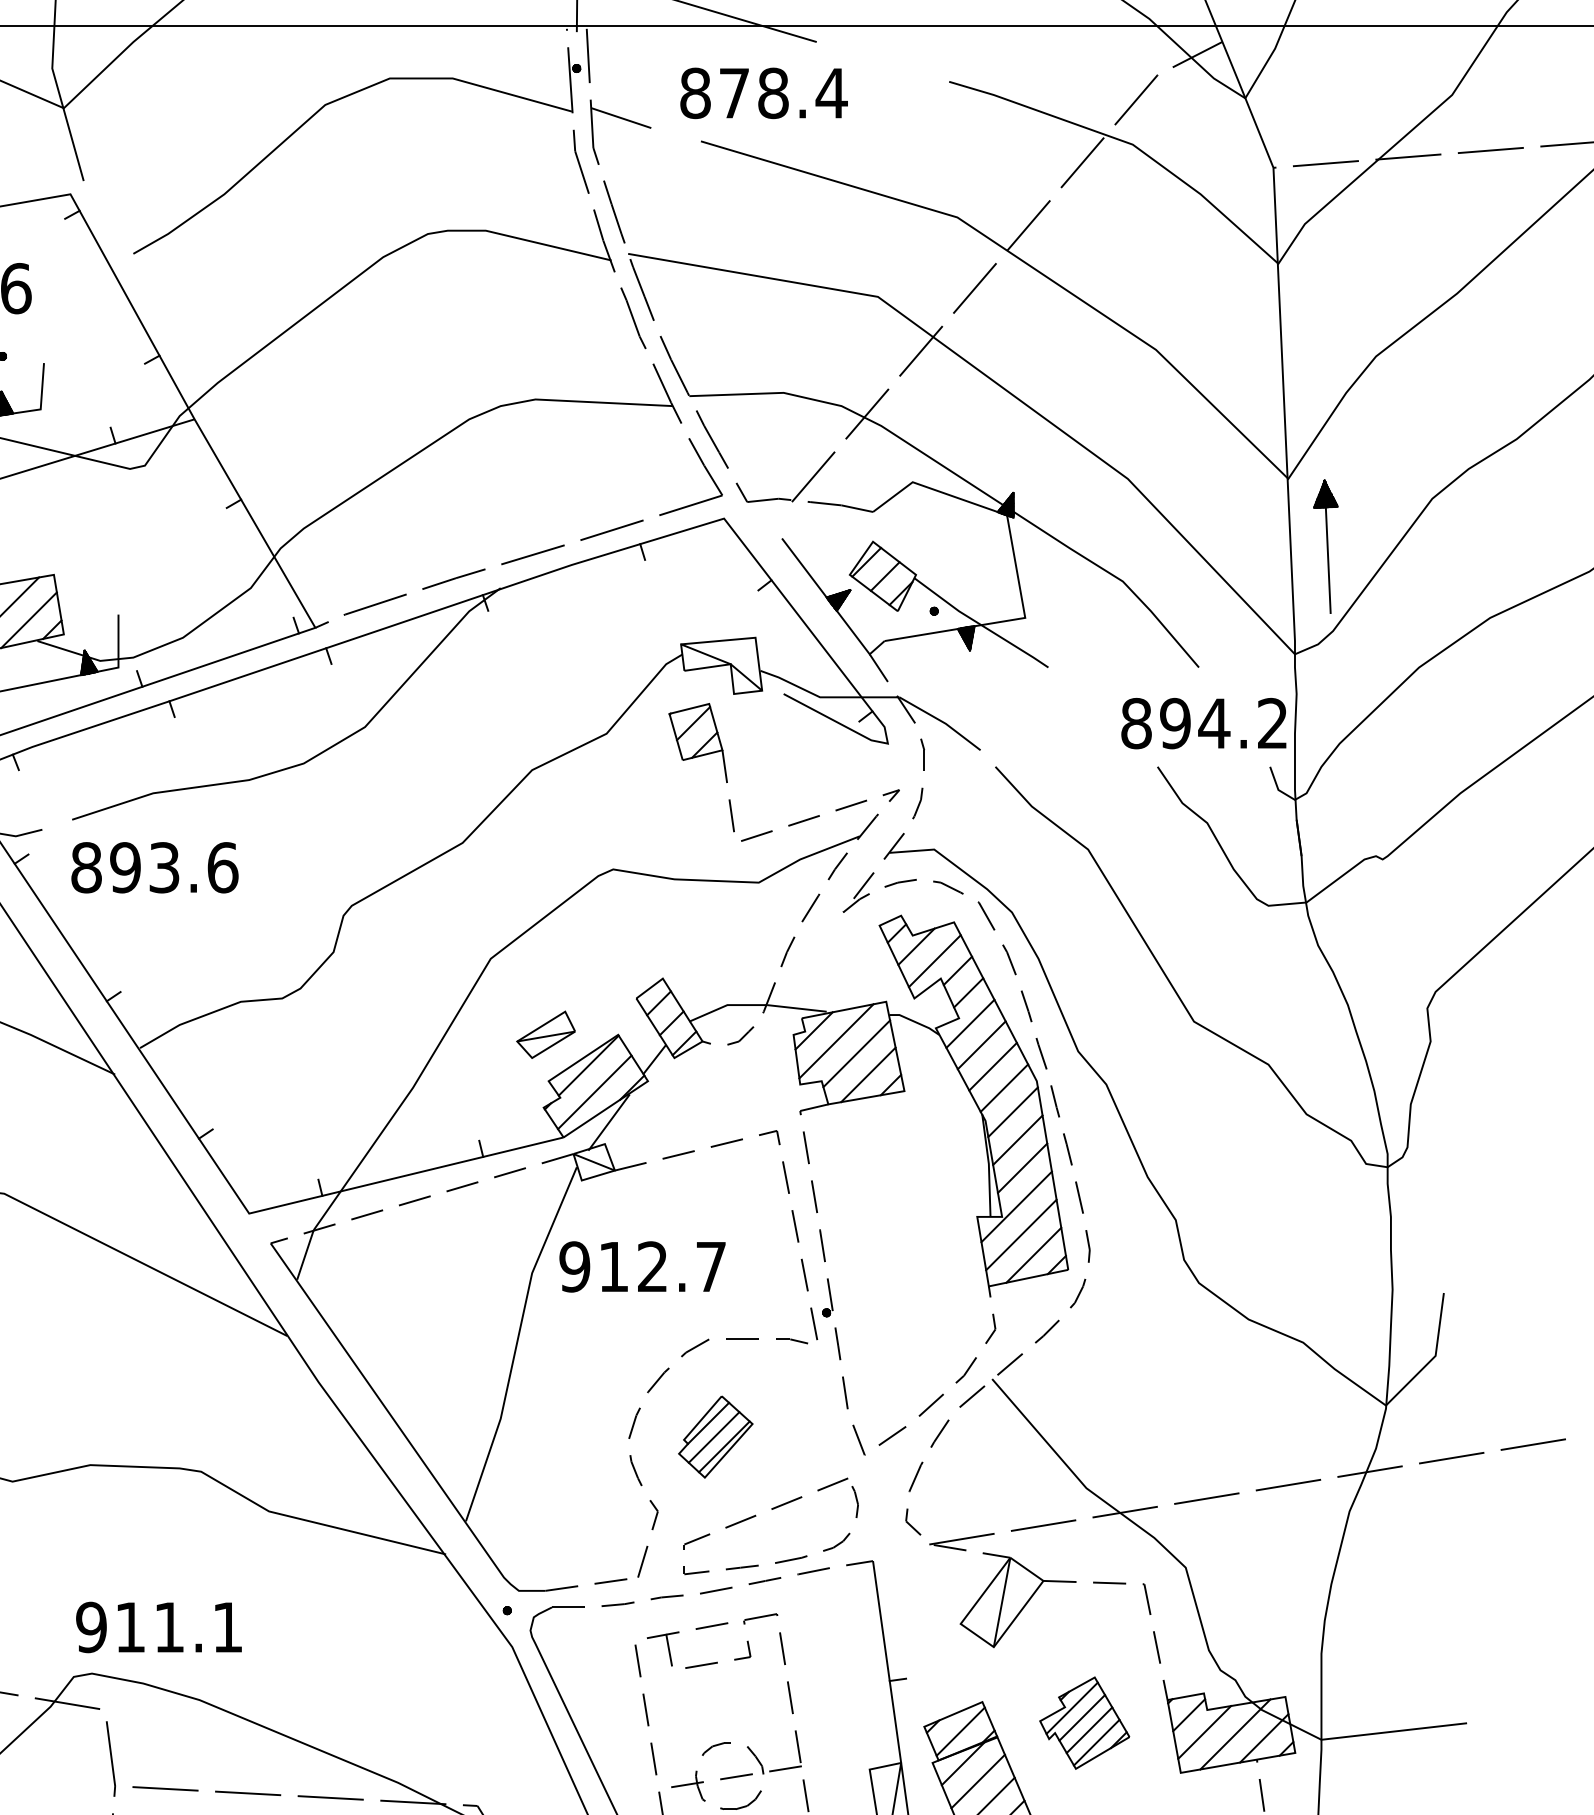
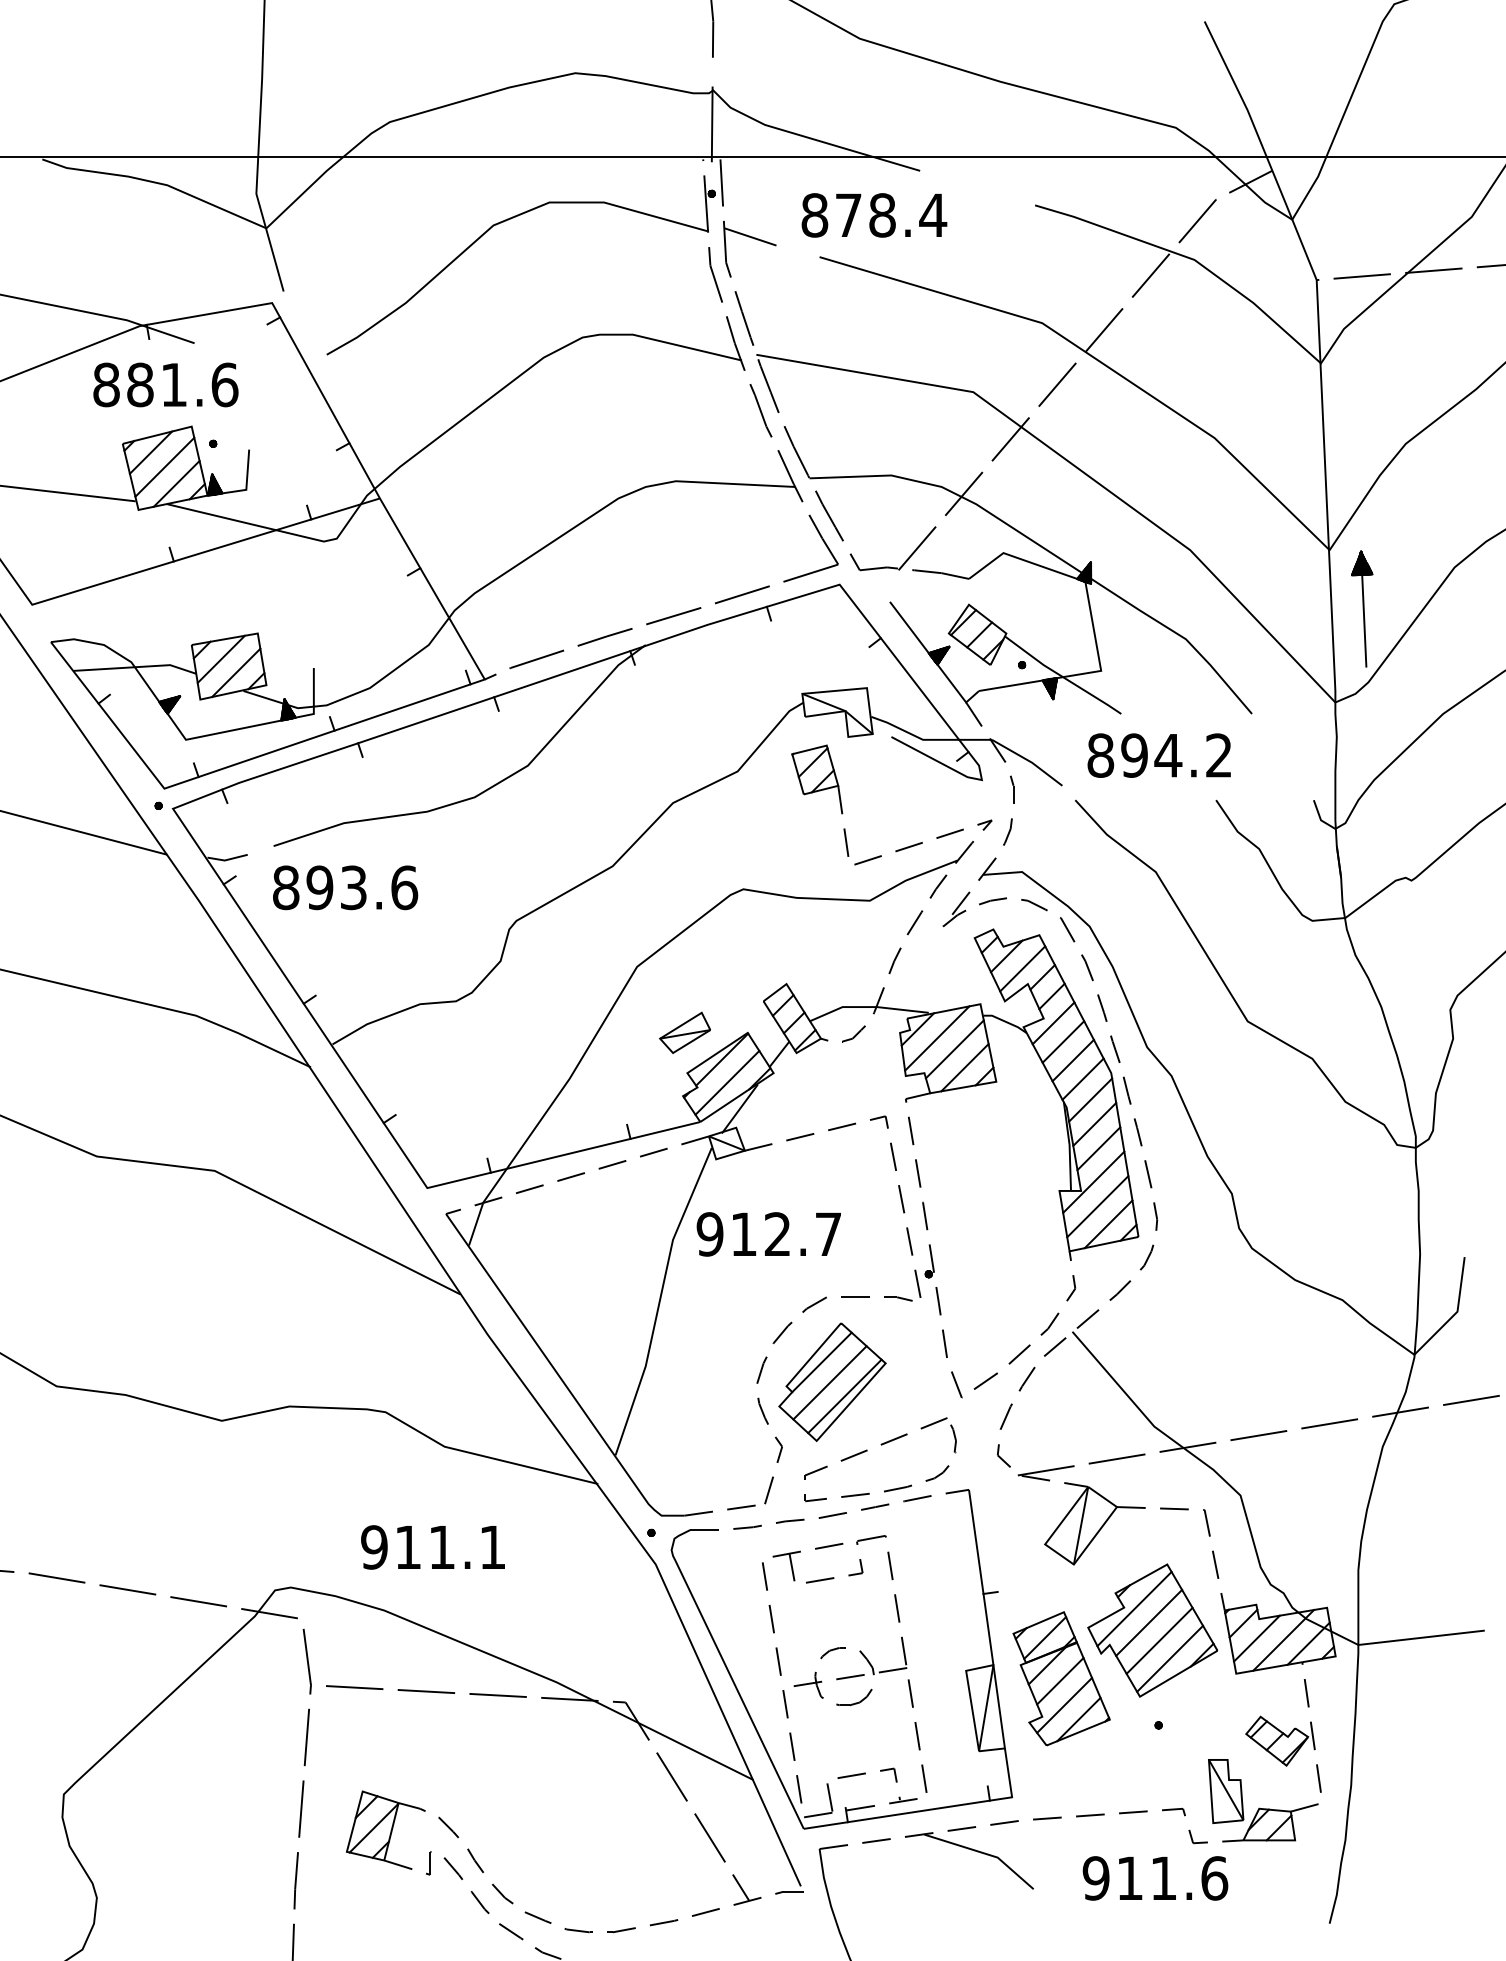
text: (1202, 723) -> (1158, 755), moved
part: (715, 1436) -> (832, 1381), size x1.67
text: (158, 1627) -> (432, 1547), moved
part: (1084, 1723) -> (1152, 1630), size x1.67

